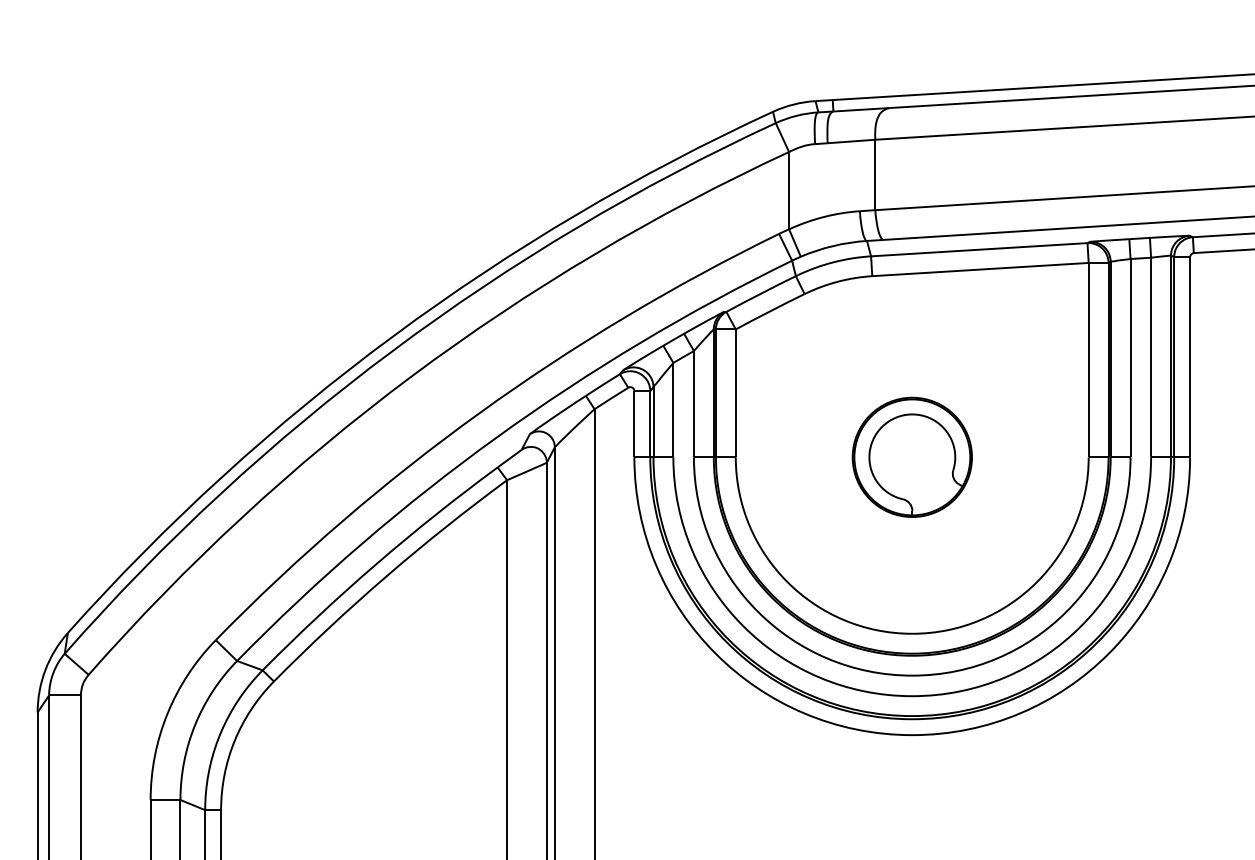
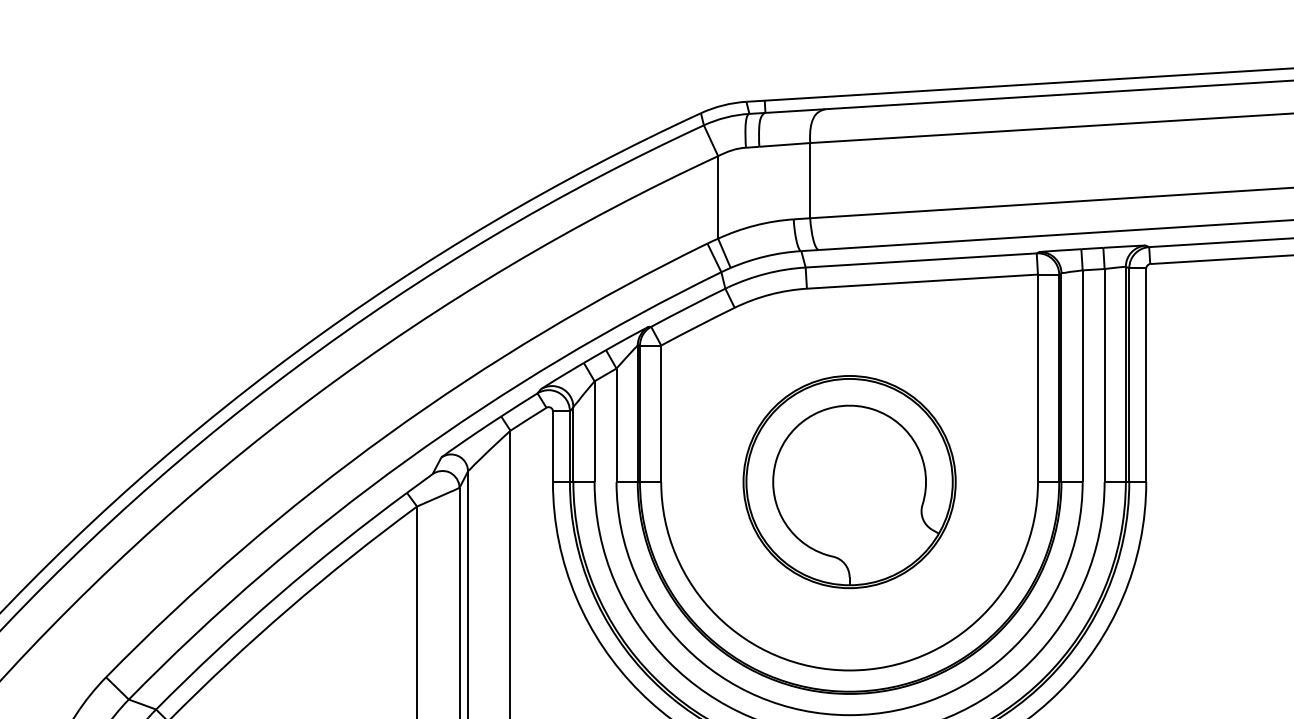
part: (912, 457) -> (849, 482), size x1.67

